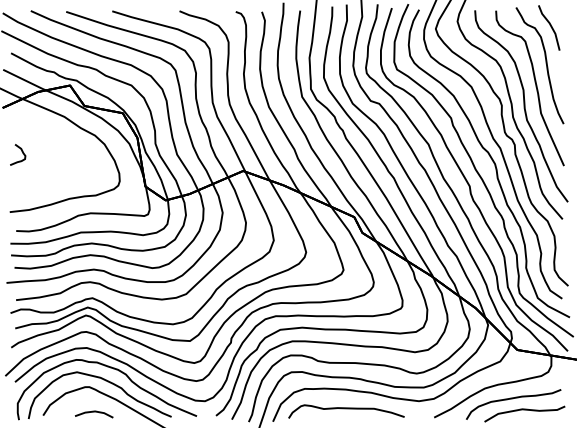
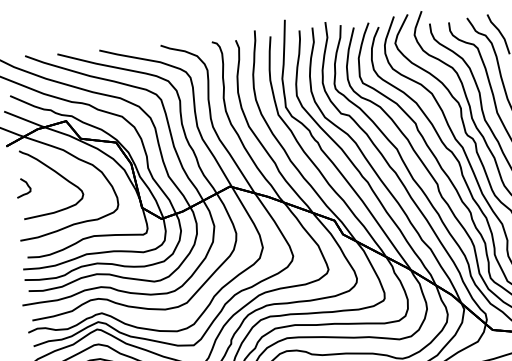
part: (56, 143) -> (57, 174), added

